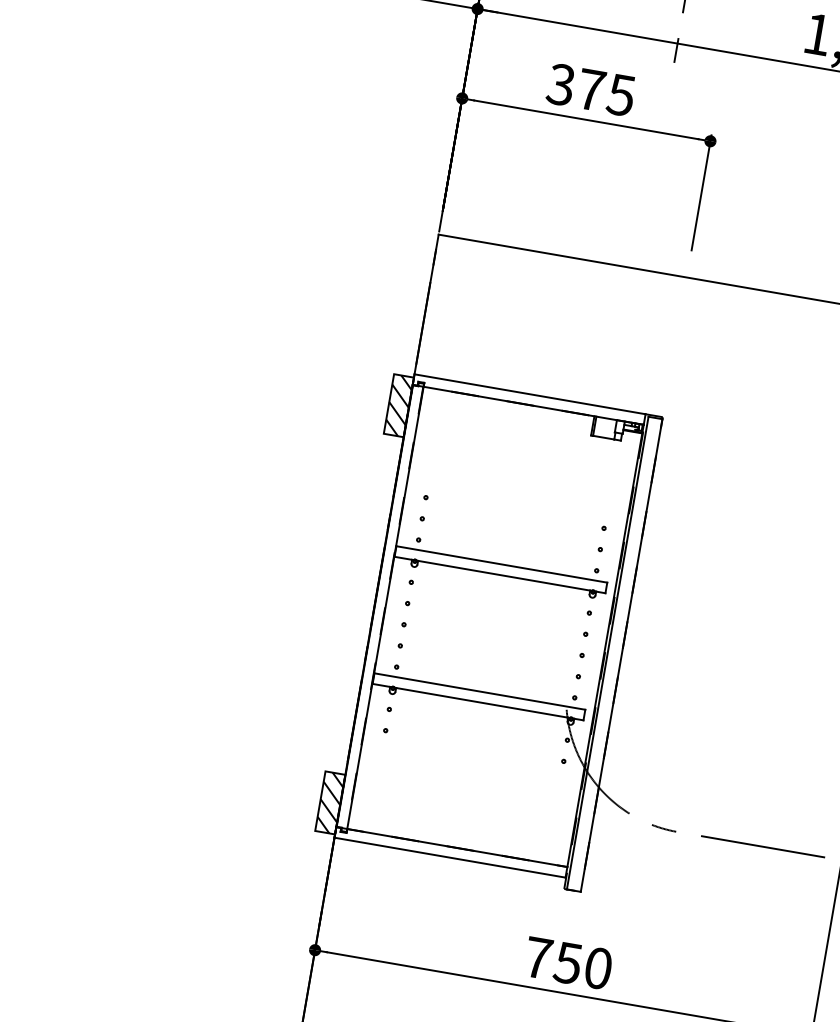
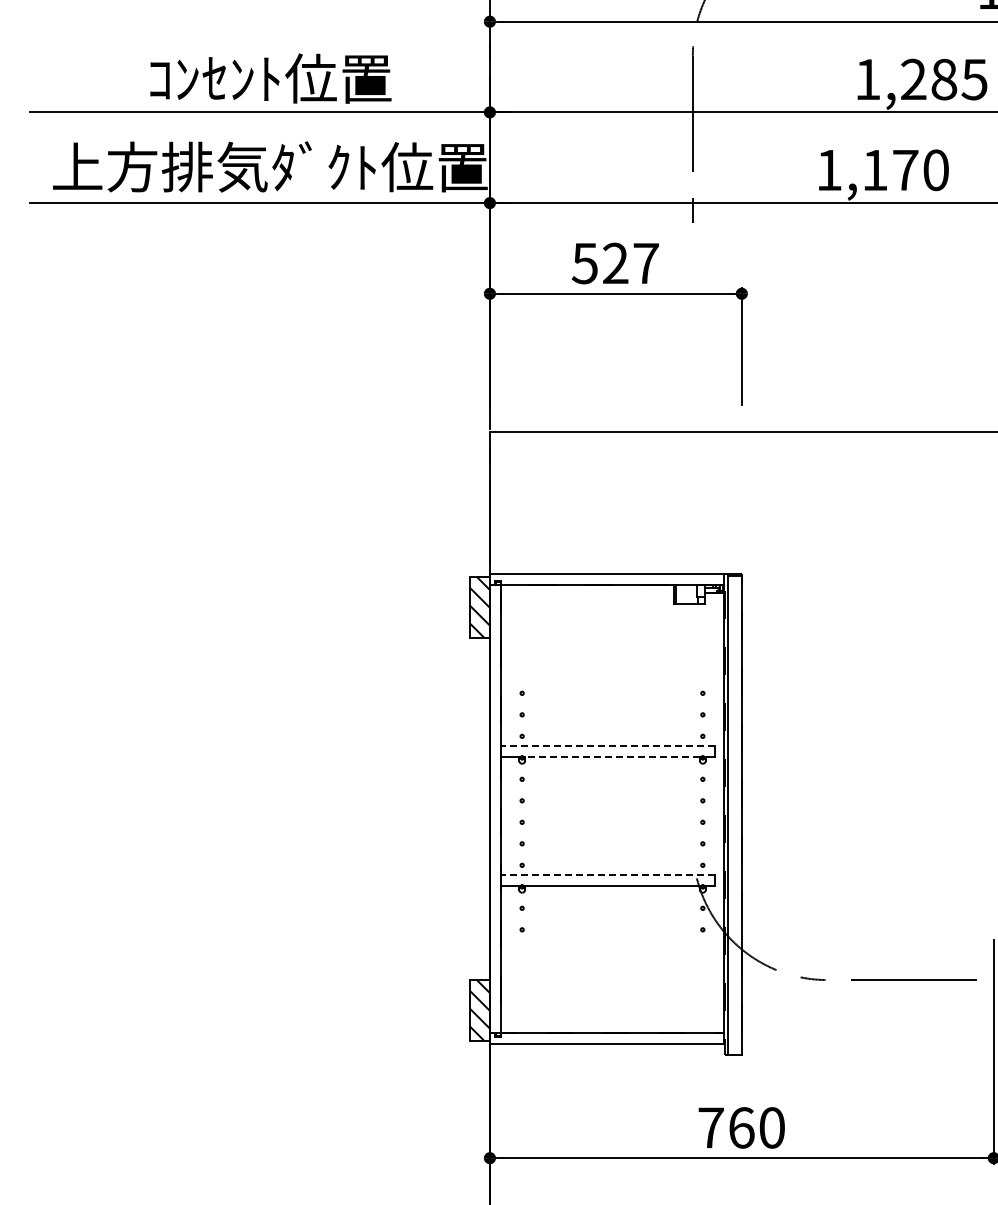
text: (591, 89) -> (615, 263), 375 -> 527
line: (502, 564) -> (608, 746), solid -> dashed
line: (504, 576) -> (612, 757), solid -> dashed
line: (480, 691) -> (608, 875), solid -> dashed
text: (568, 962) -> (741, 1127), 750 -> 760

